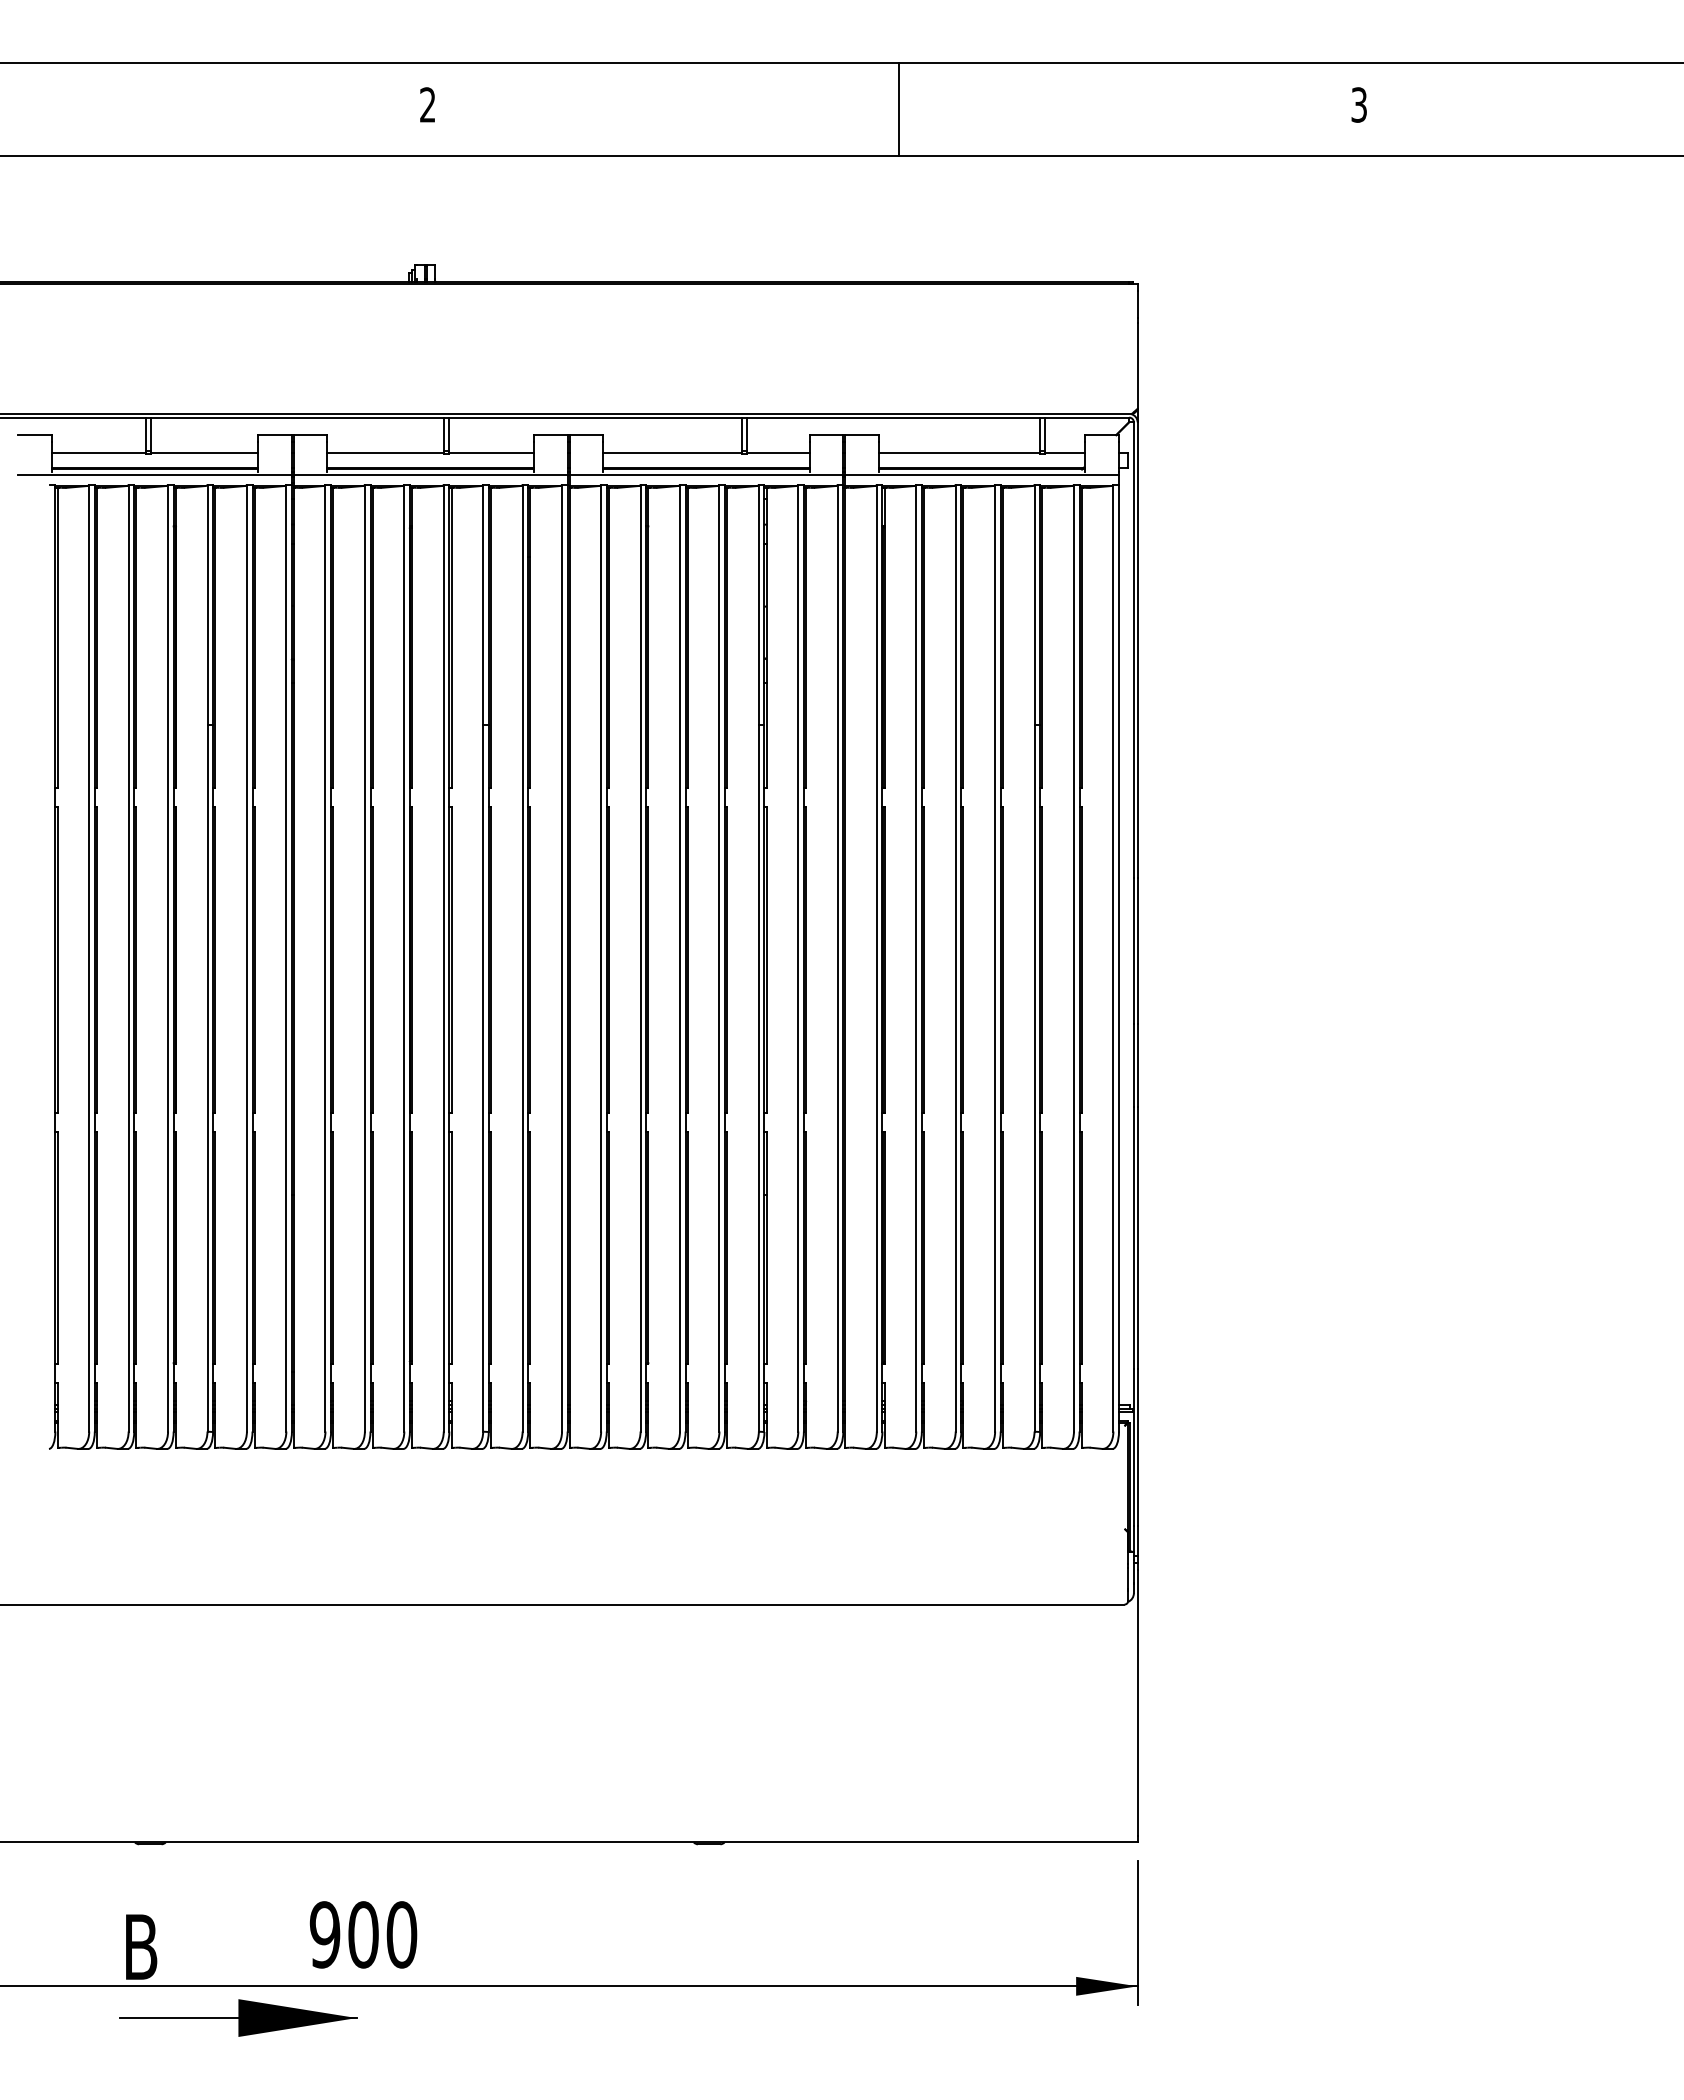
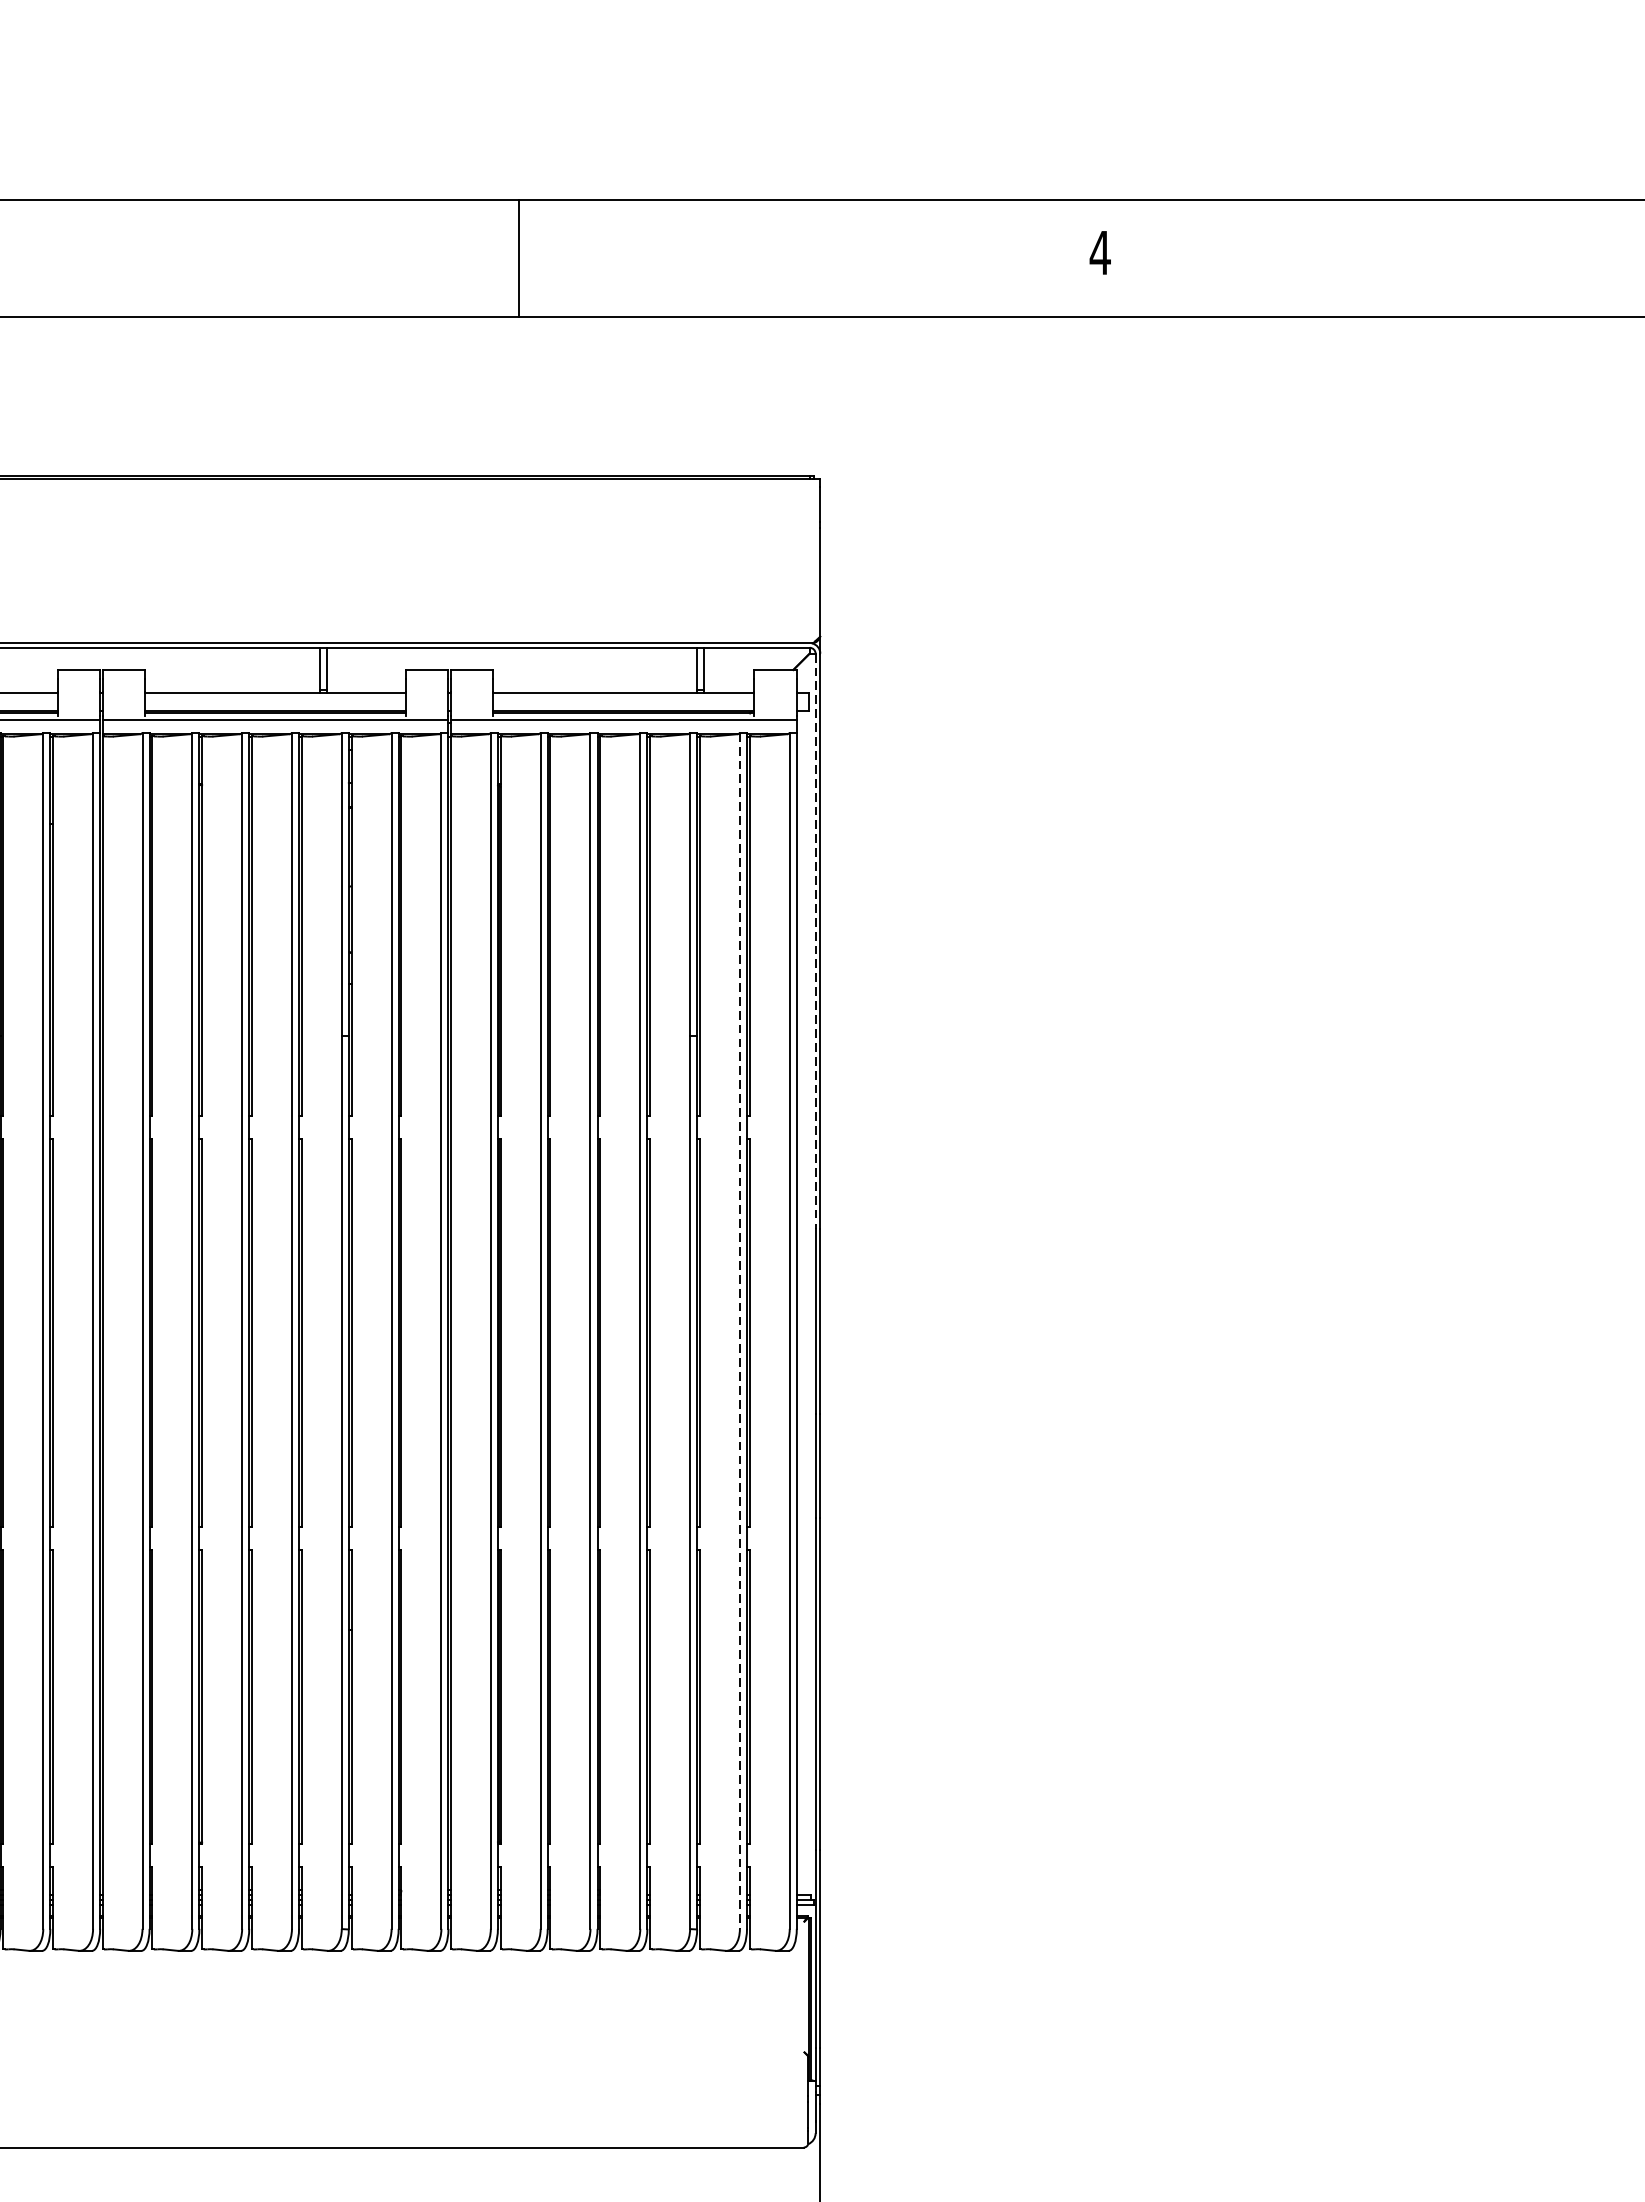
text: (1358, 104) -> (1099, 252), 3 -> 4
line: (1133, 650) -> (815, 942), solid -> dashed
line: (1073, 958) -> (739, 1331), solid -> dashed

